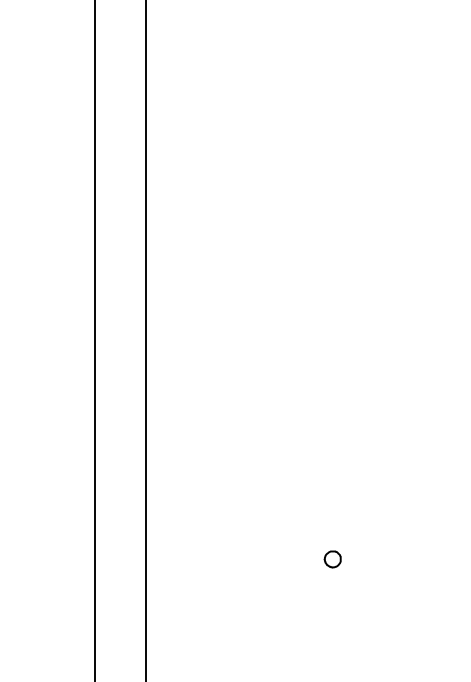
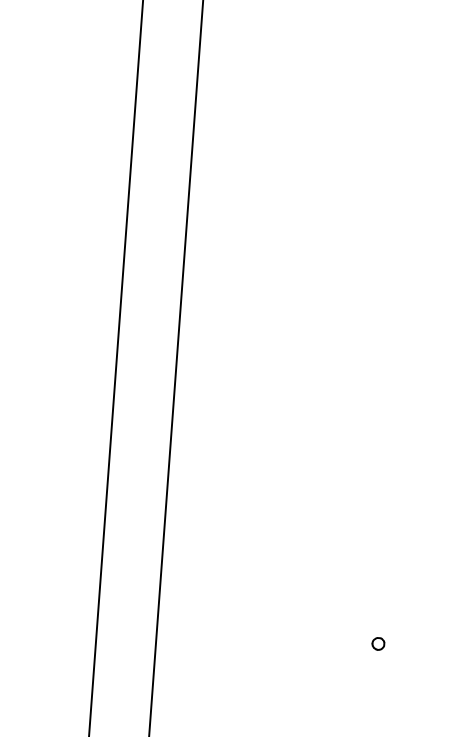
part: (332, 559) -> (378, 644), size x0.62

